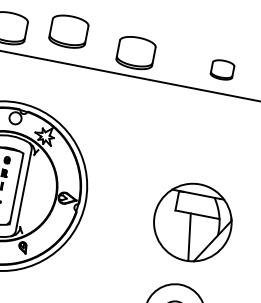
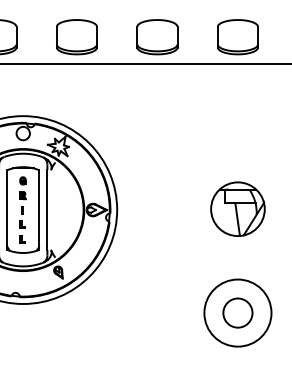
part: (68, 31) -> (76, 37), moved
part: (136, 53) -> (157, 37), moved
part: (222, 70) -> (237, 37), size x1.67
part: (192, 221) -> (237, 208), size x0.62

